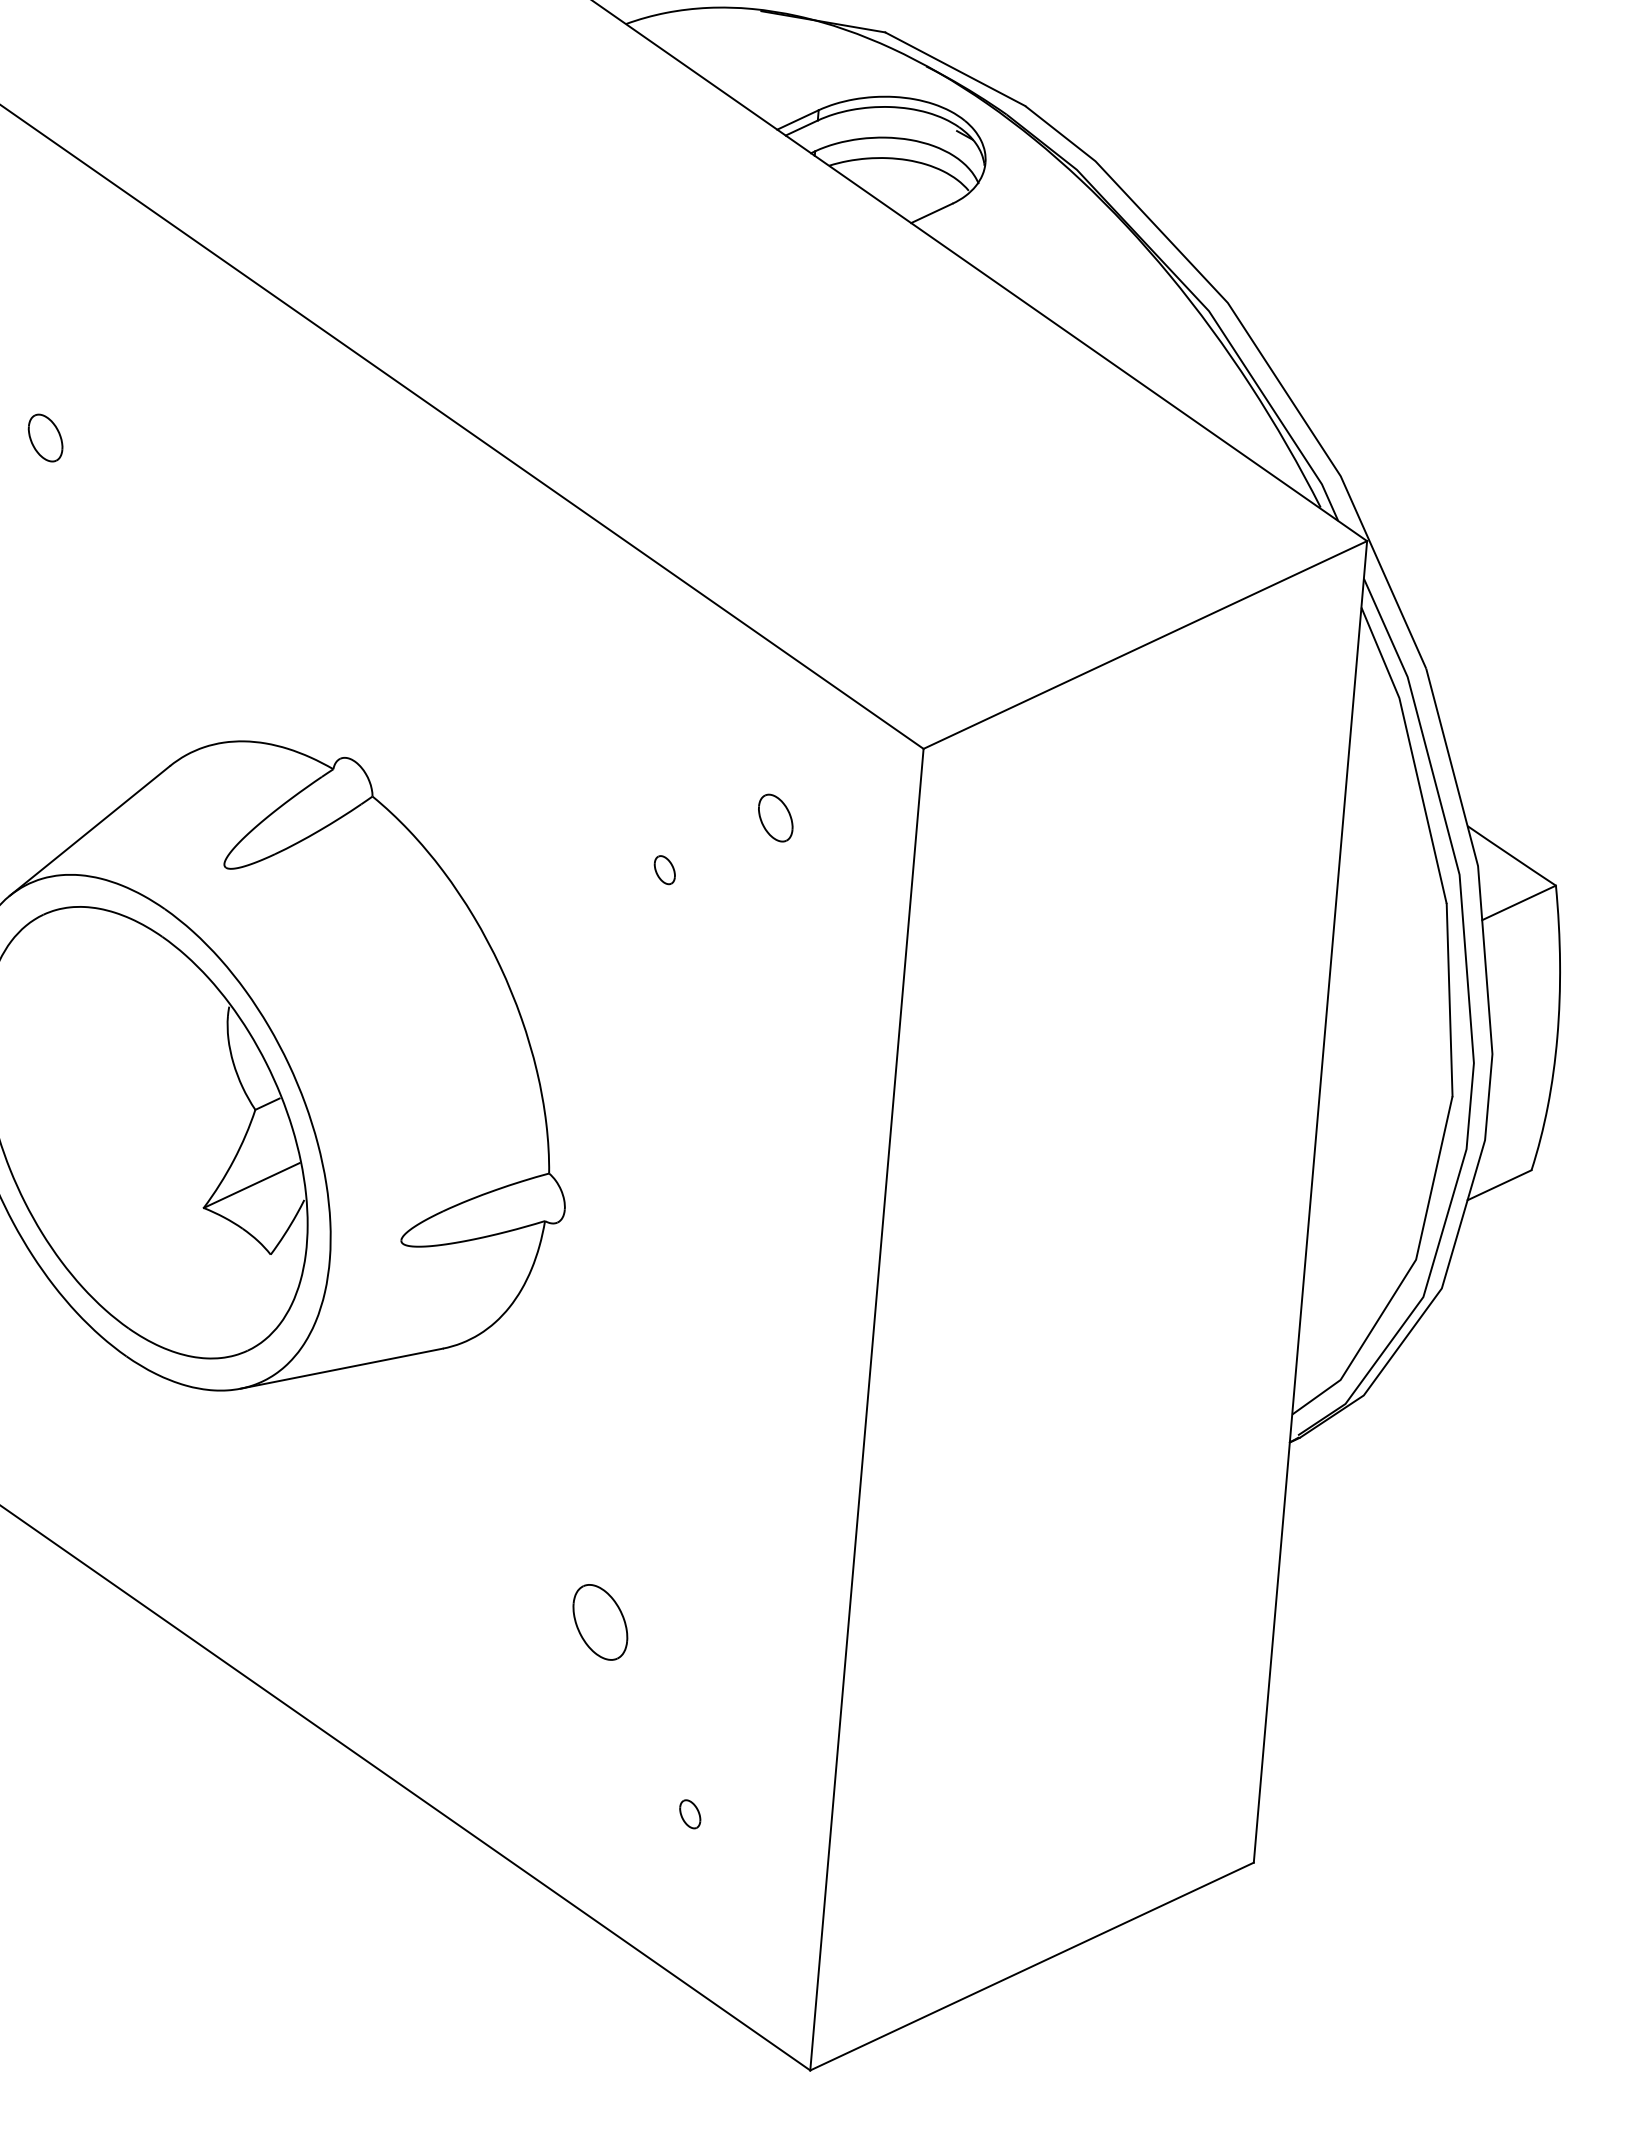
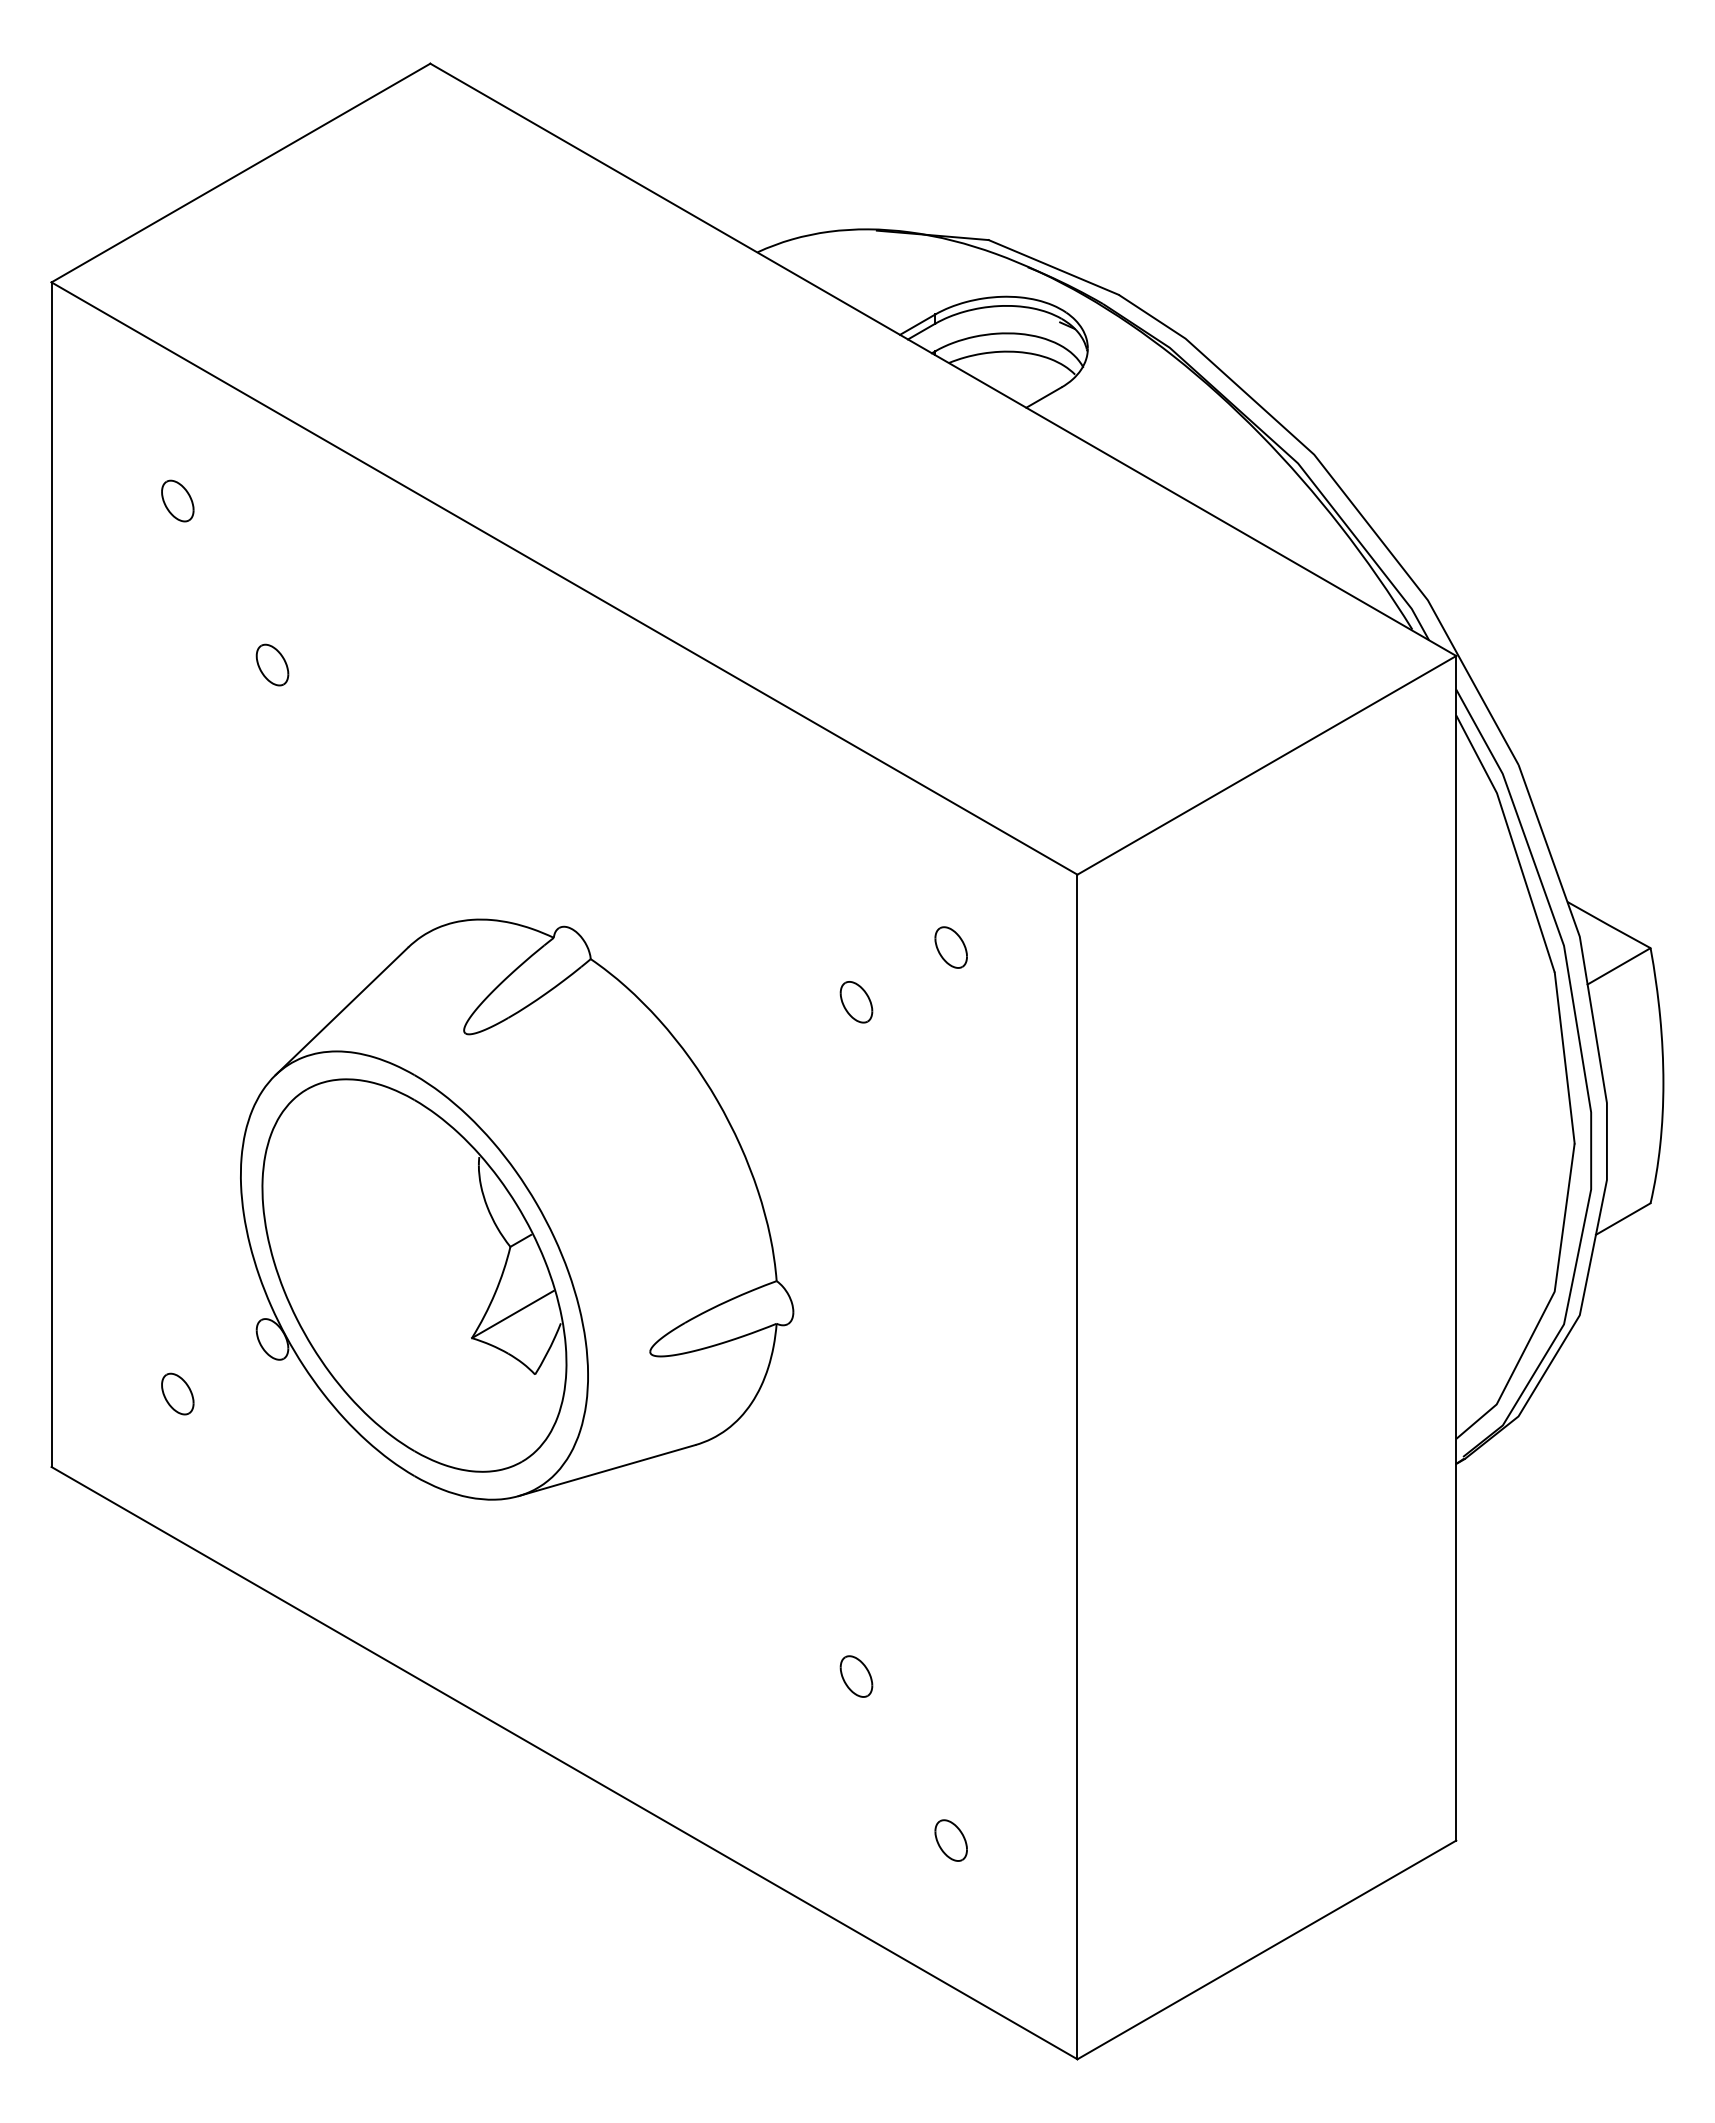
part: (664, 870) -> (856, 1002), size x1.67
part: (600, 1622) -> (856, 1676), size x0.62
part: (689, 1814) -> (950, 1840), size x1.67

